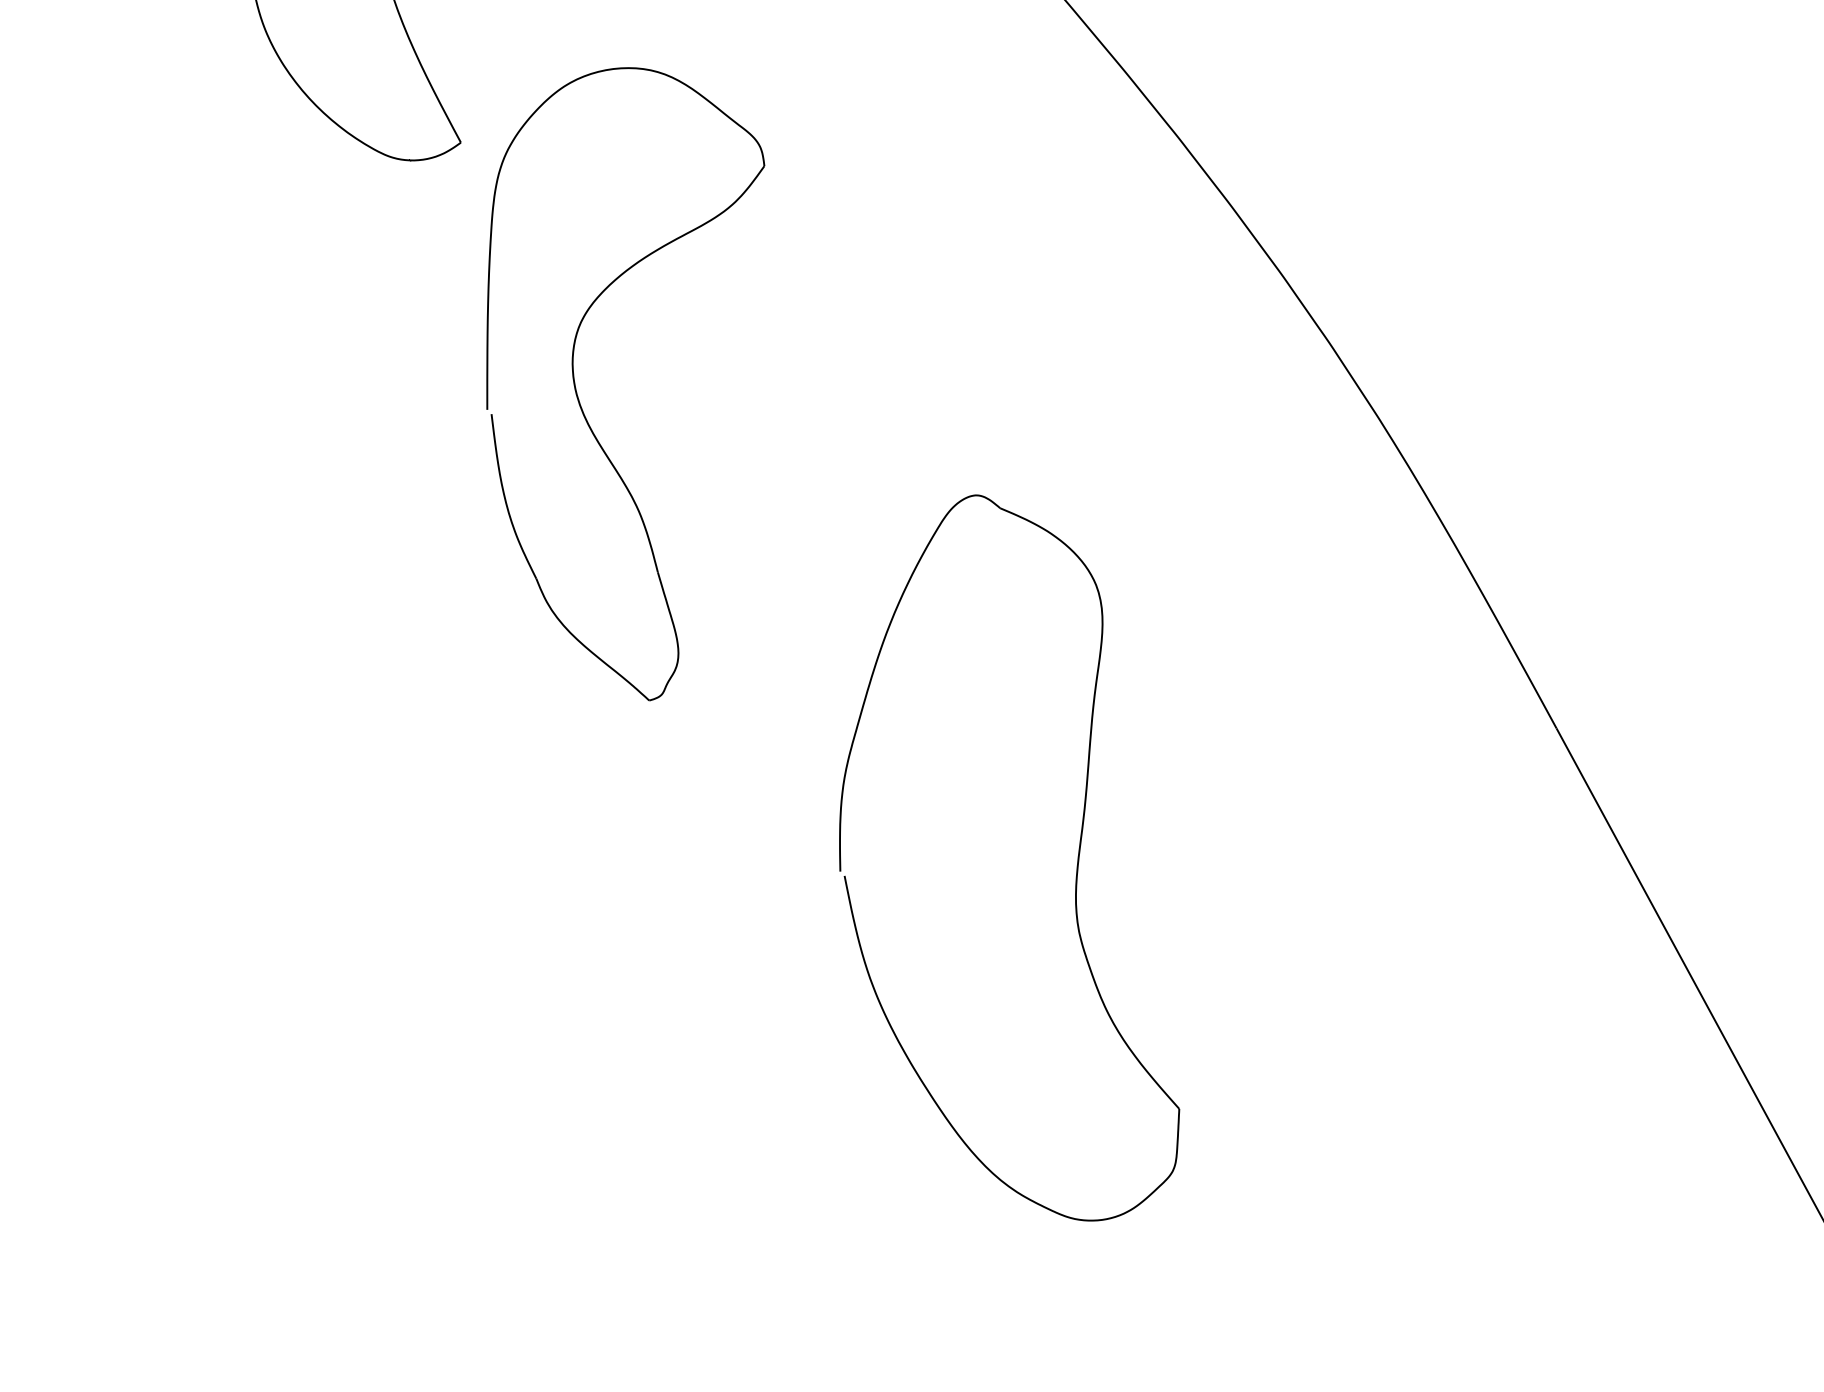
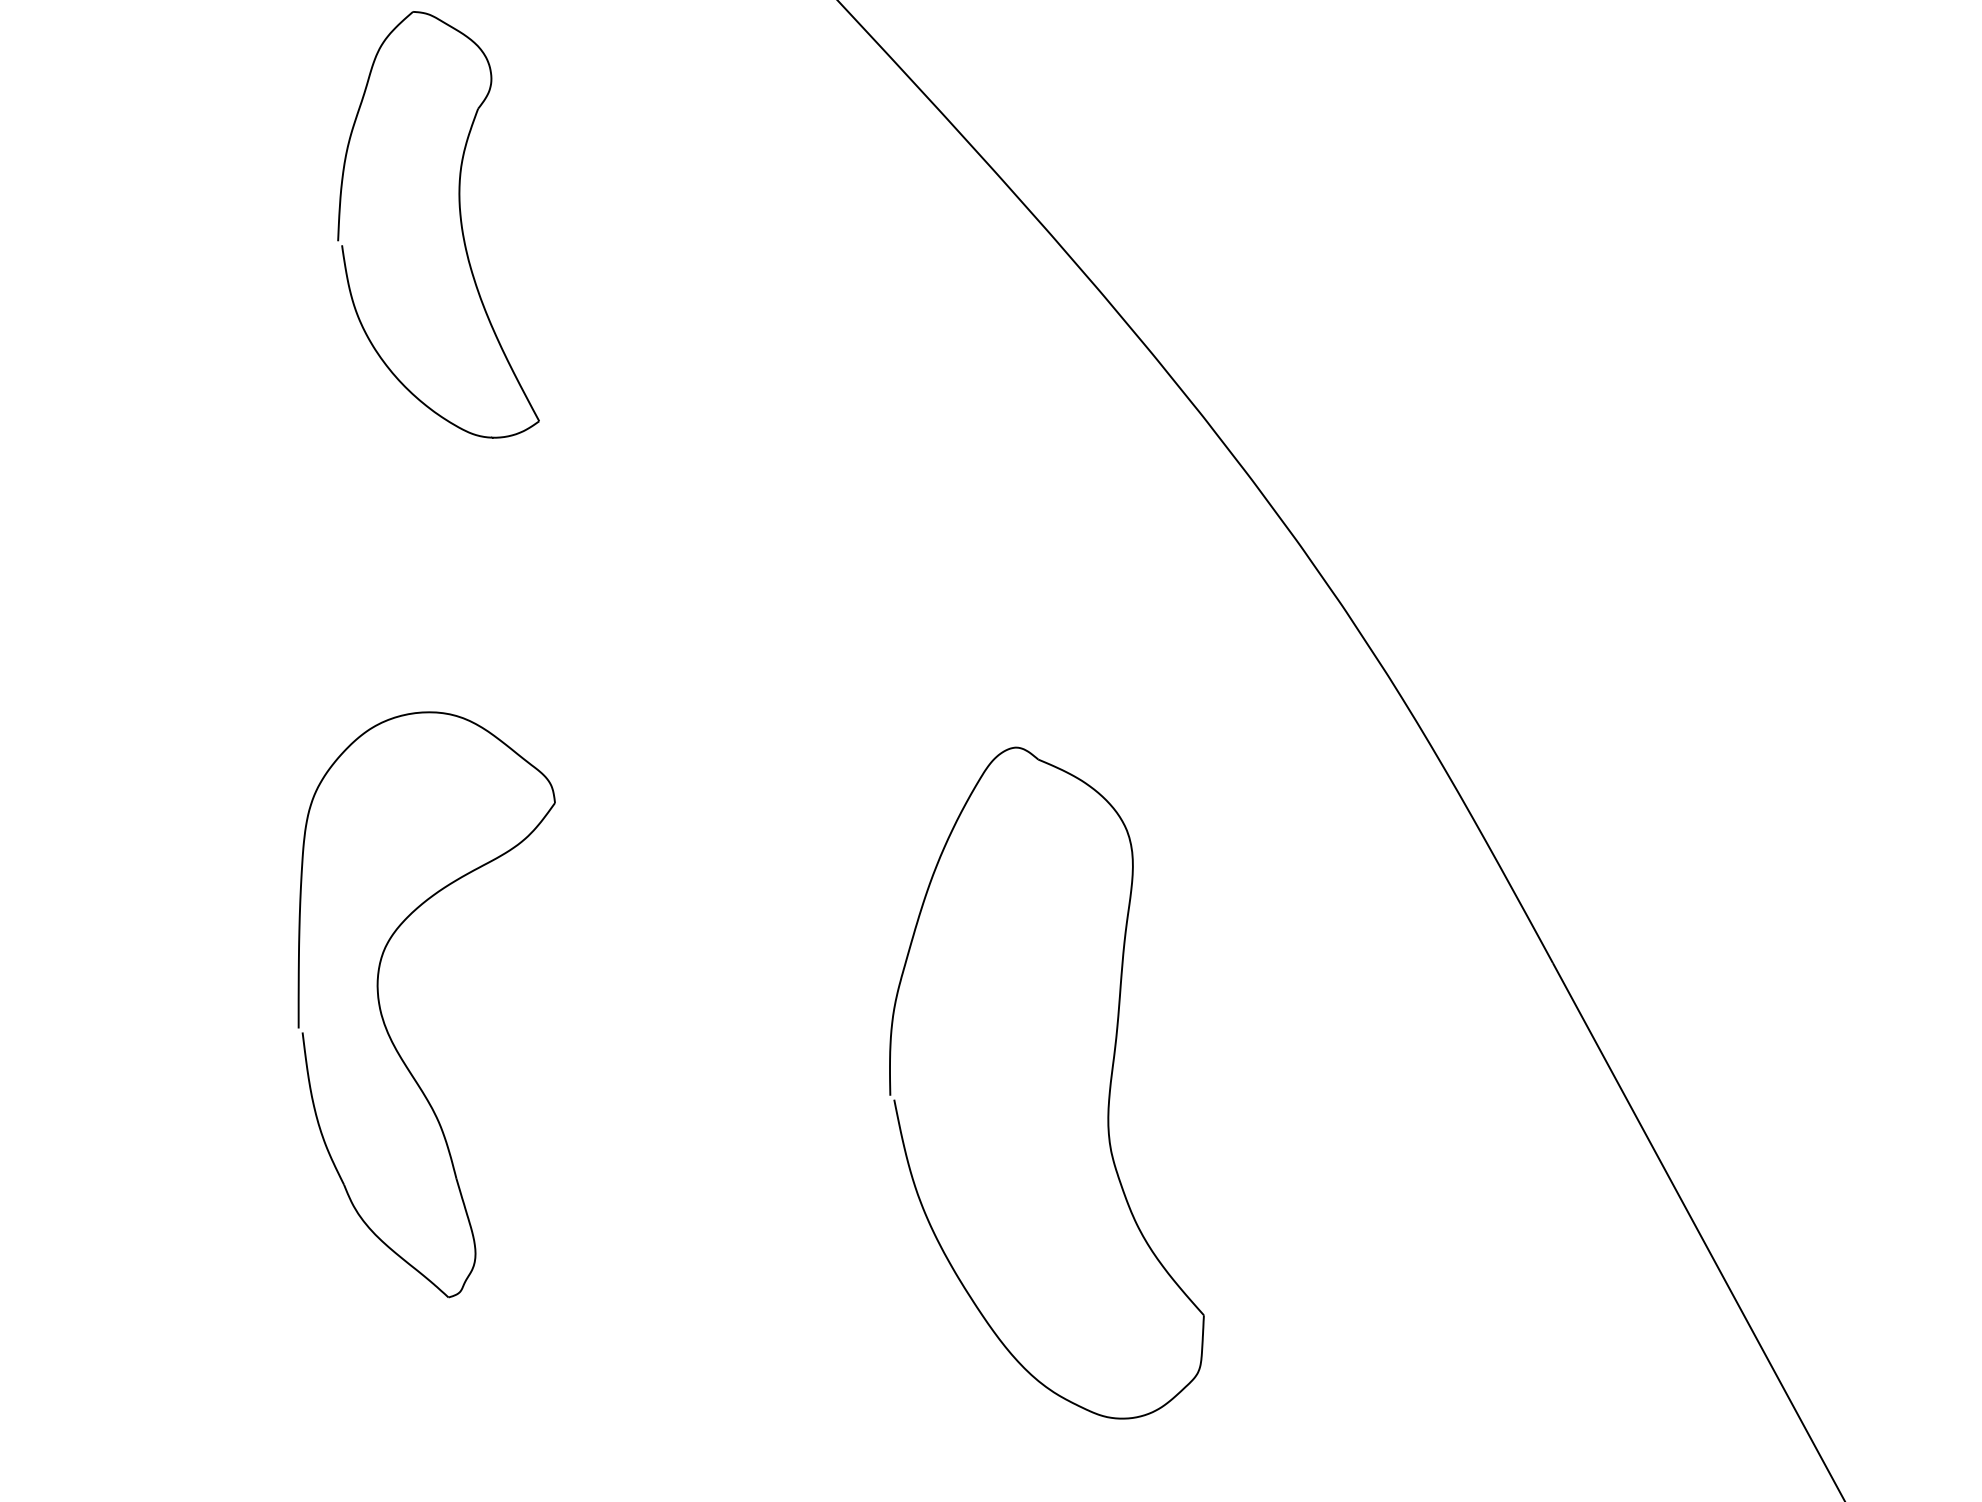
part: (577, 393) -> (382, 1013), moved

